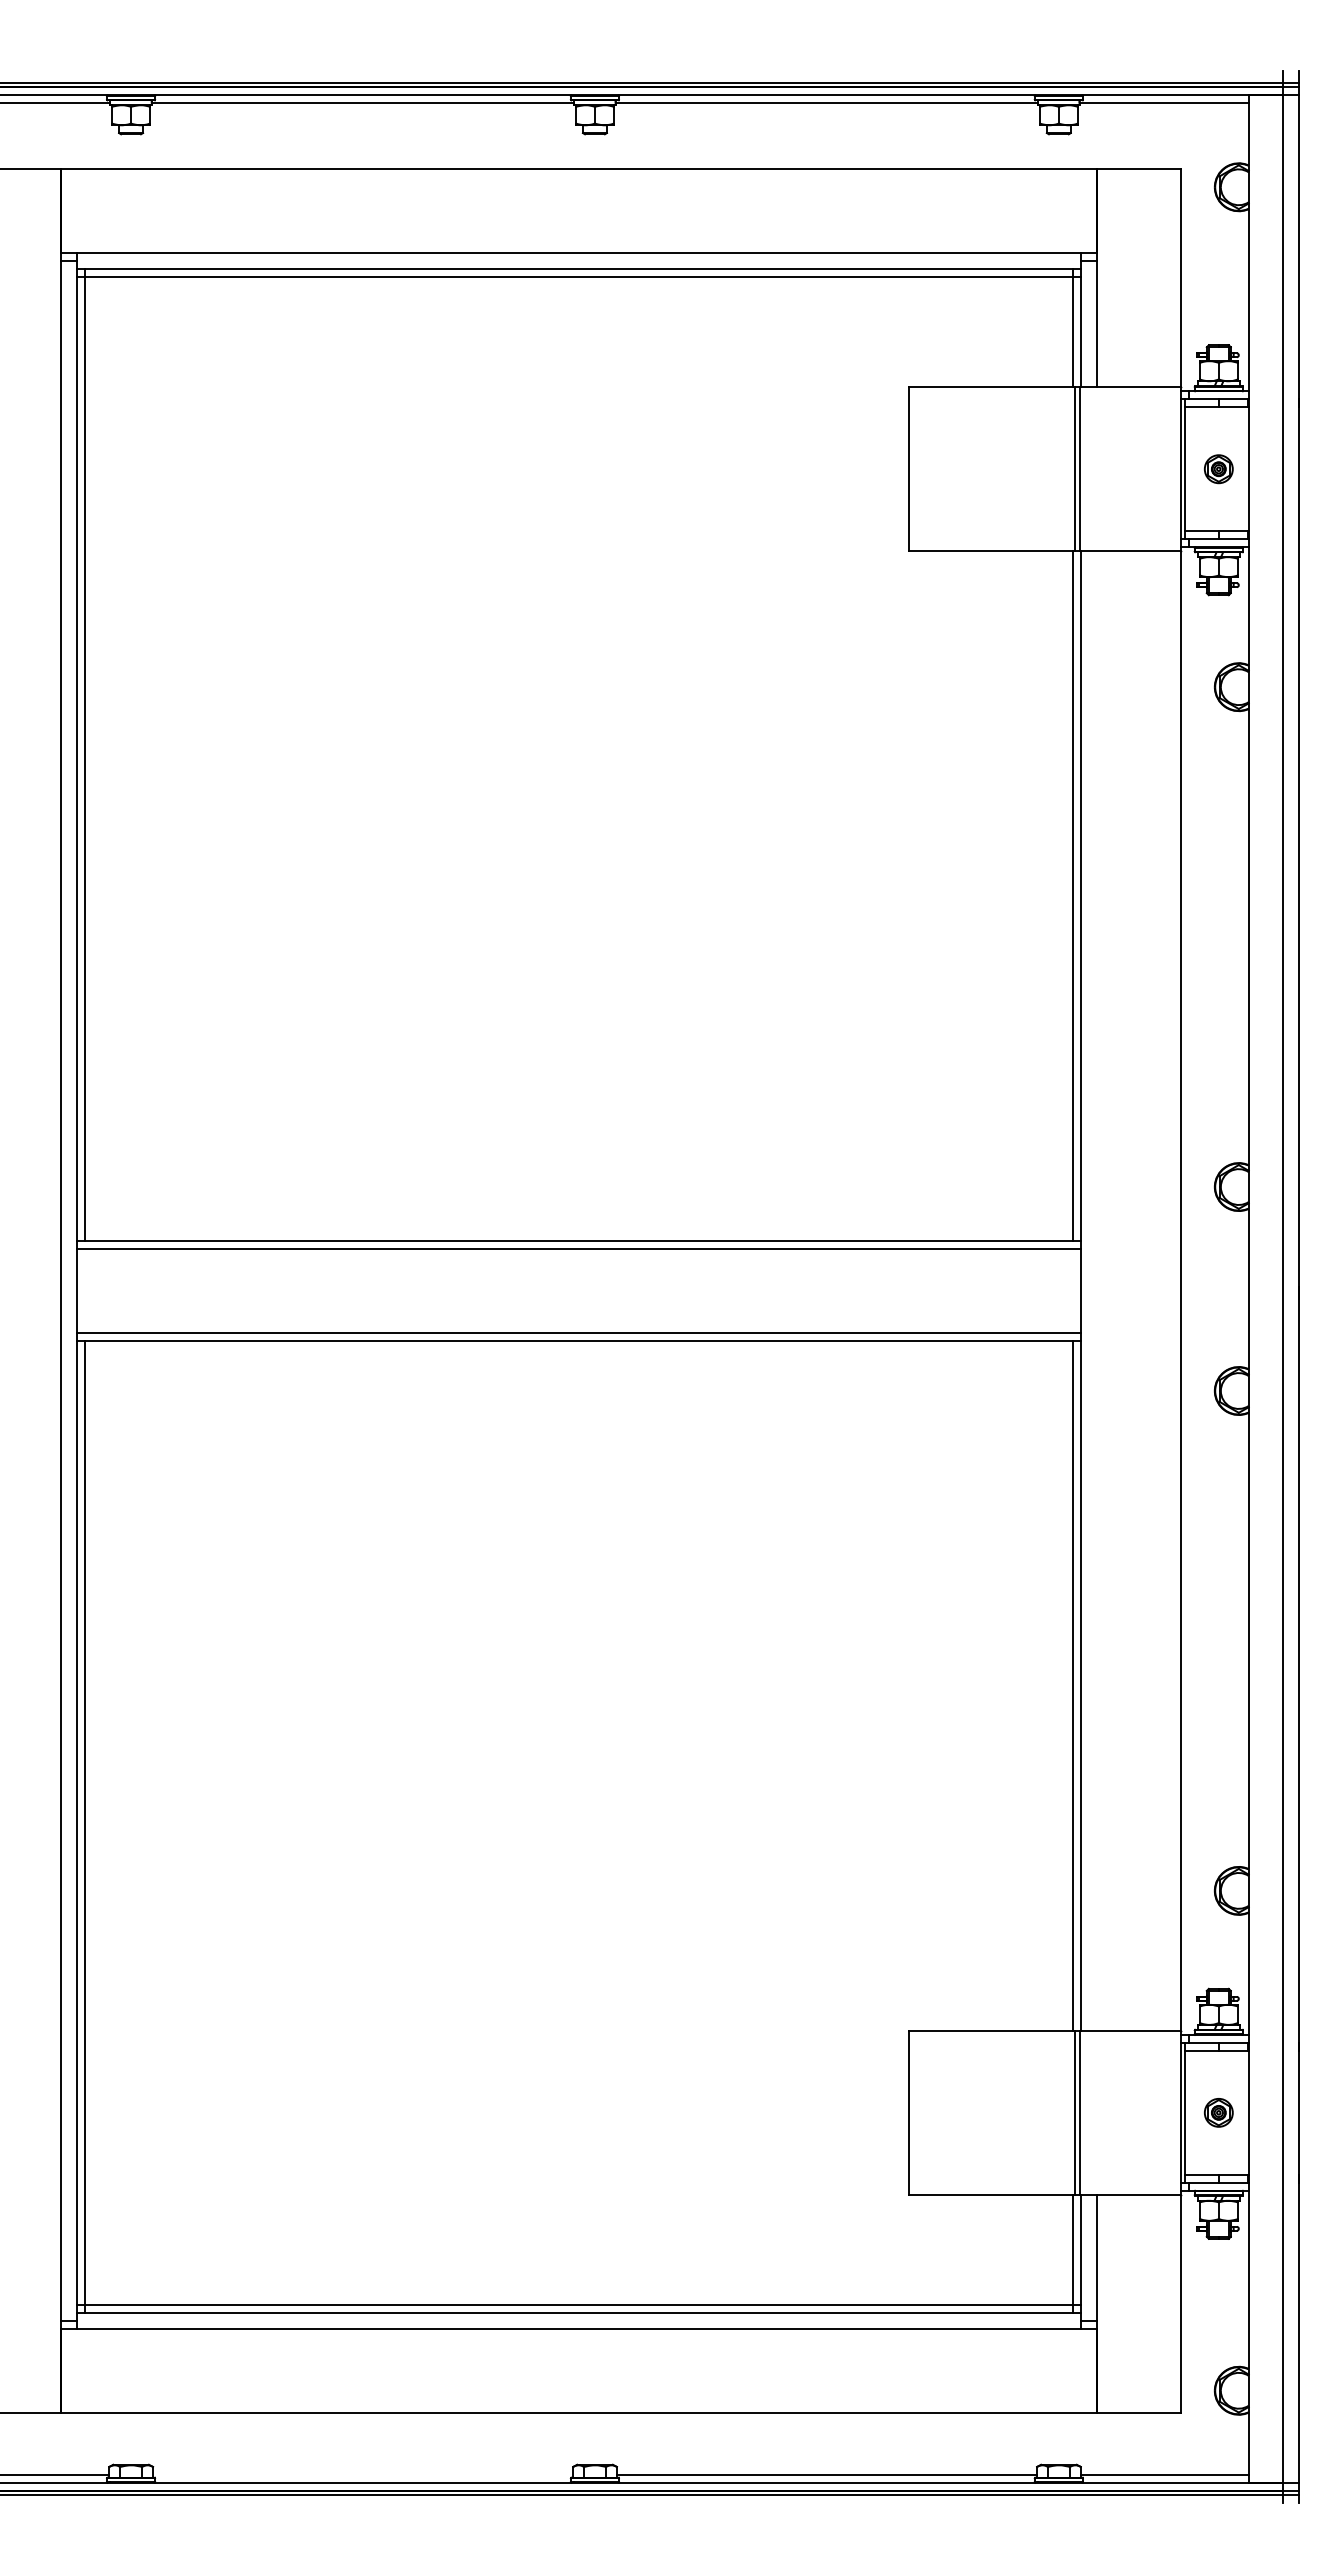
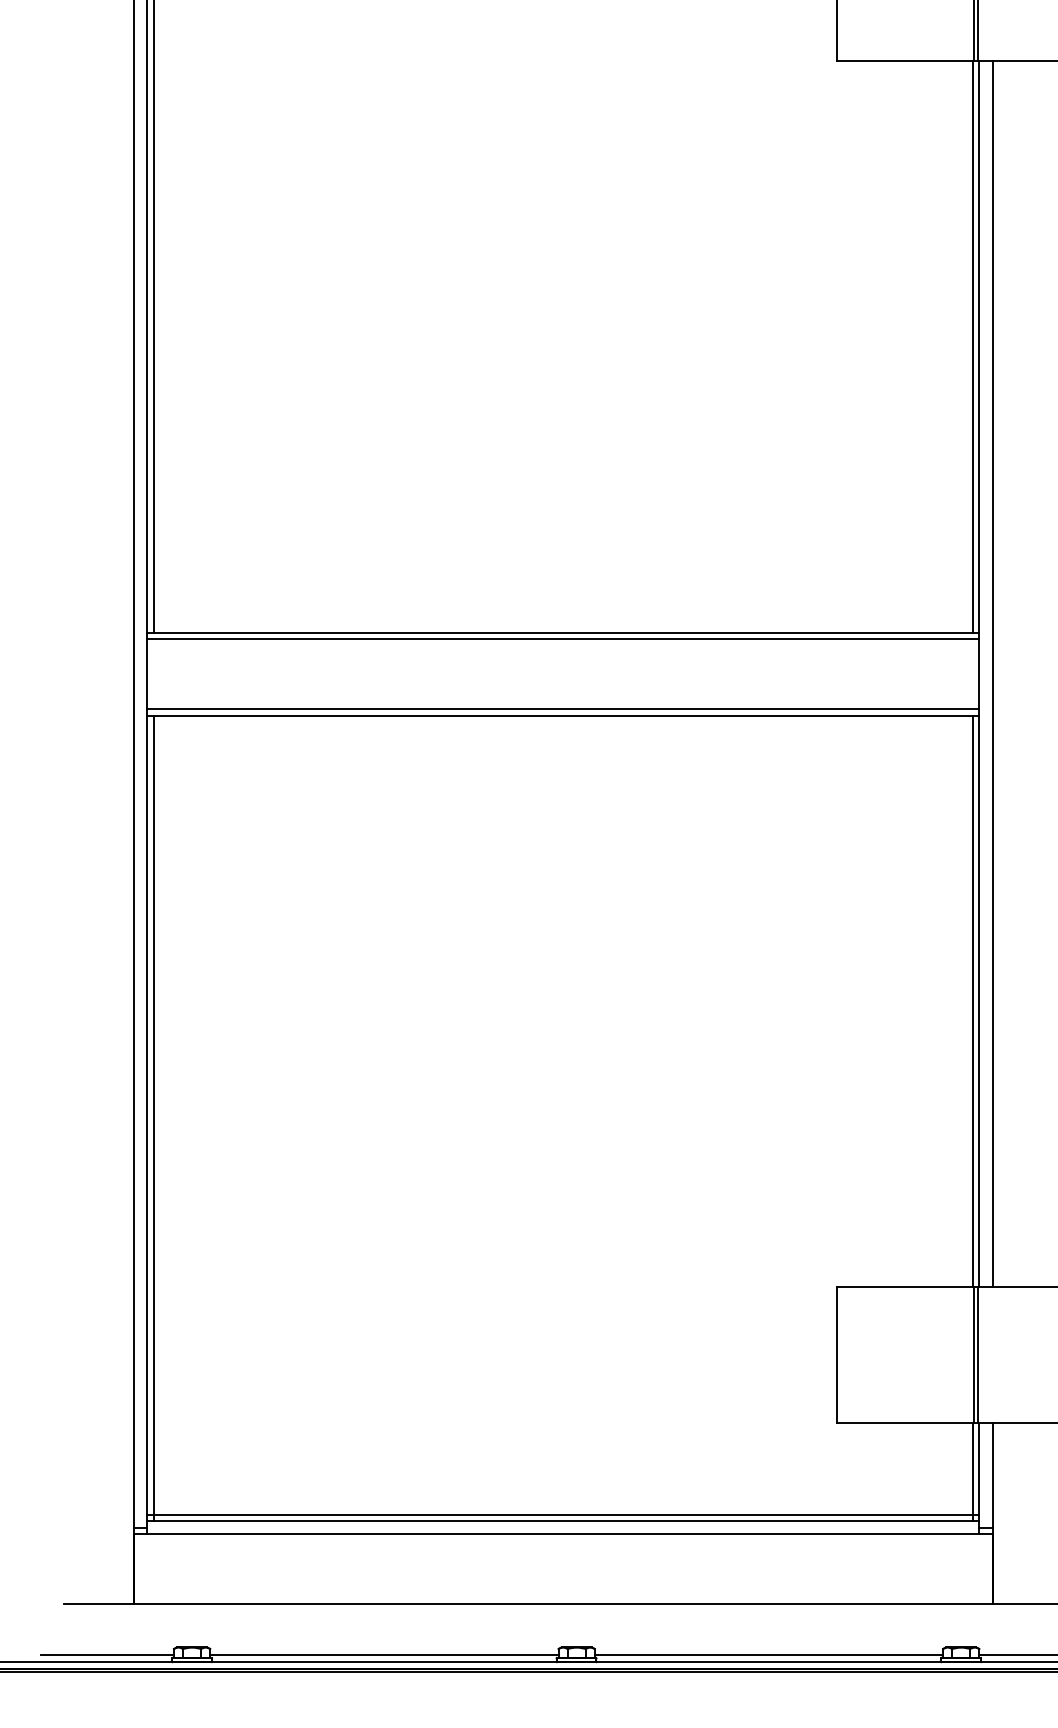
line: (1096, 1290) -> (992, 673), added
line: (363, 2474) -> (384, 1655), added

